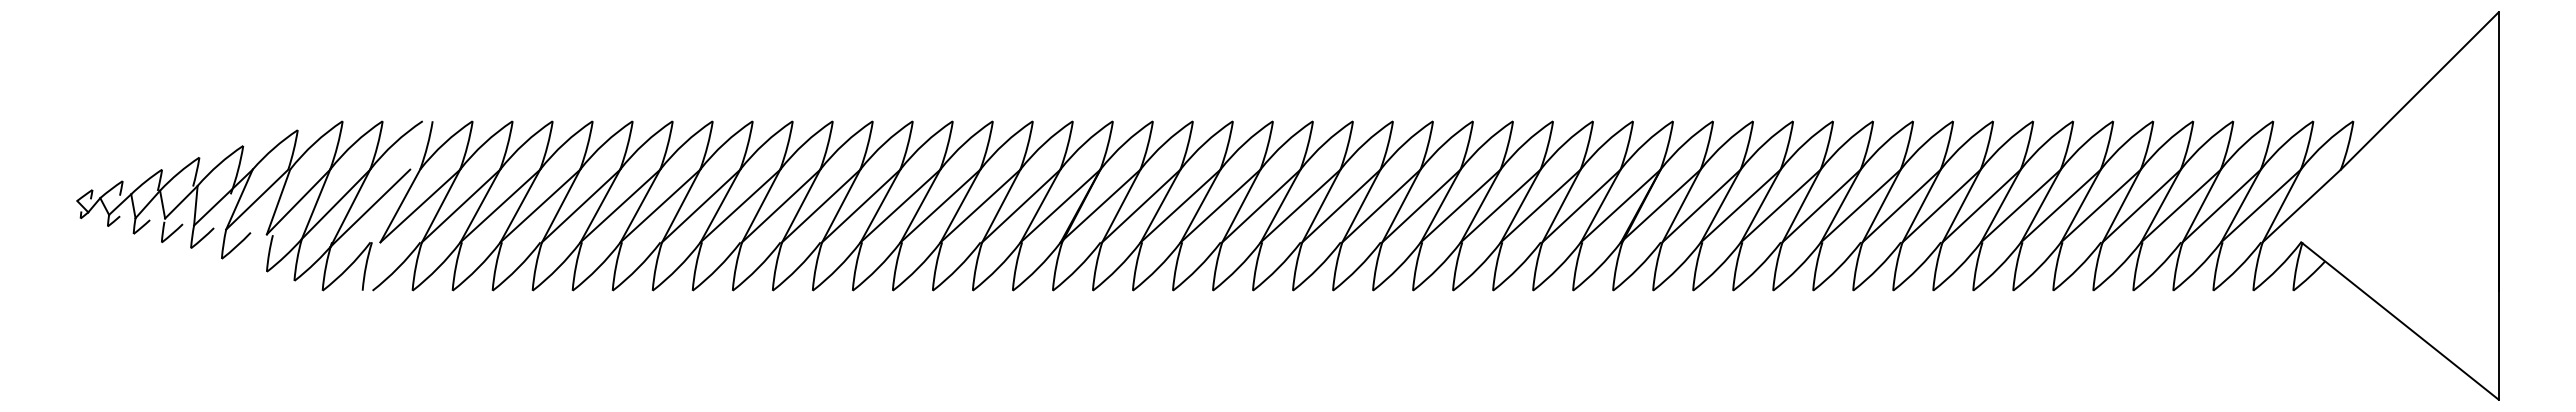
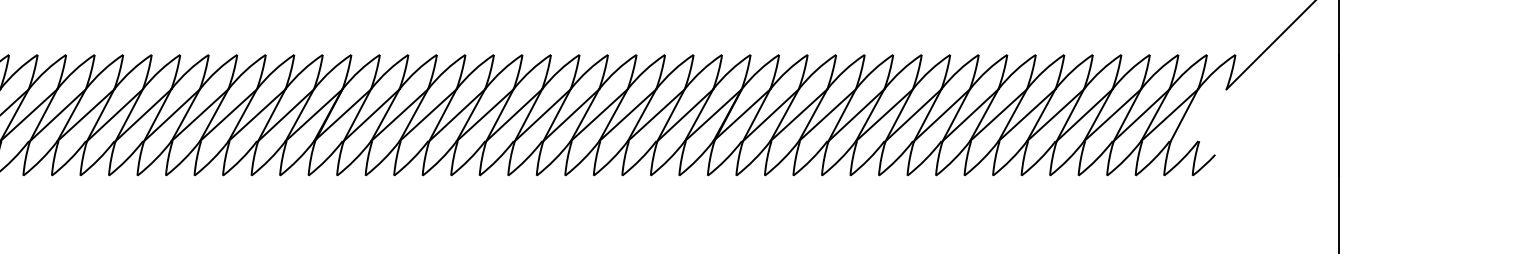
line: (2301, 205) -> (1198, 114), removed
line: (2399, 320) -> (1268, 196), removed

